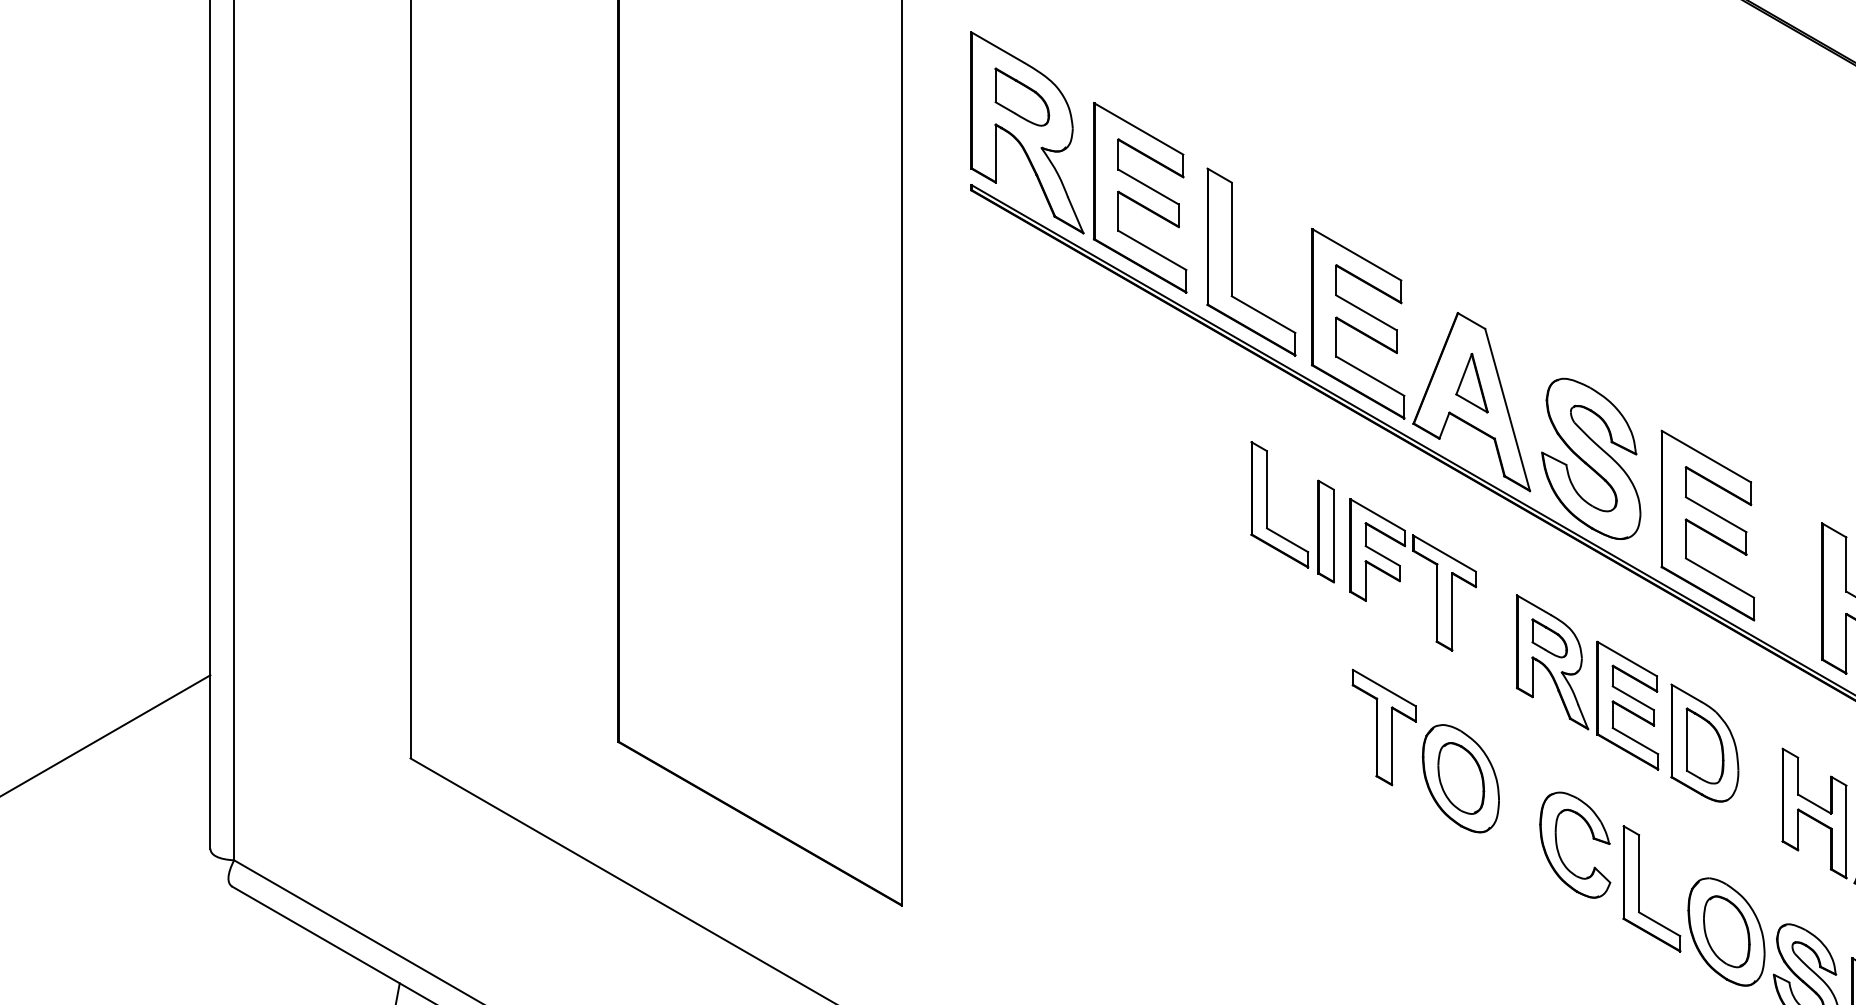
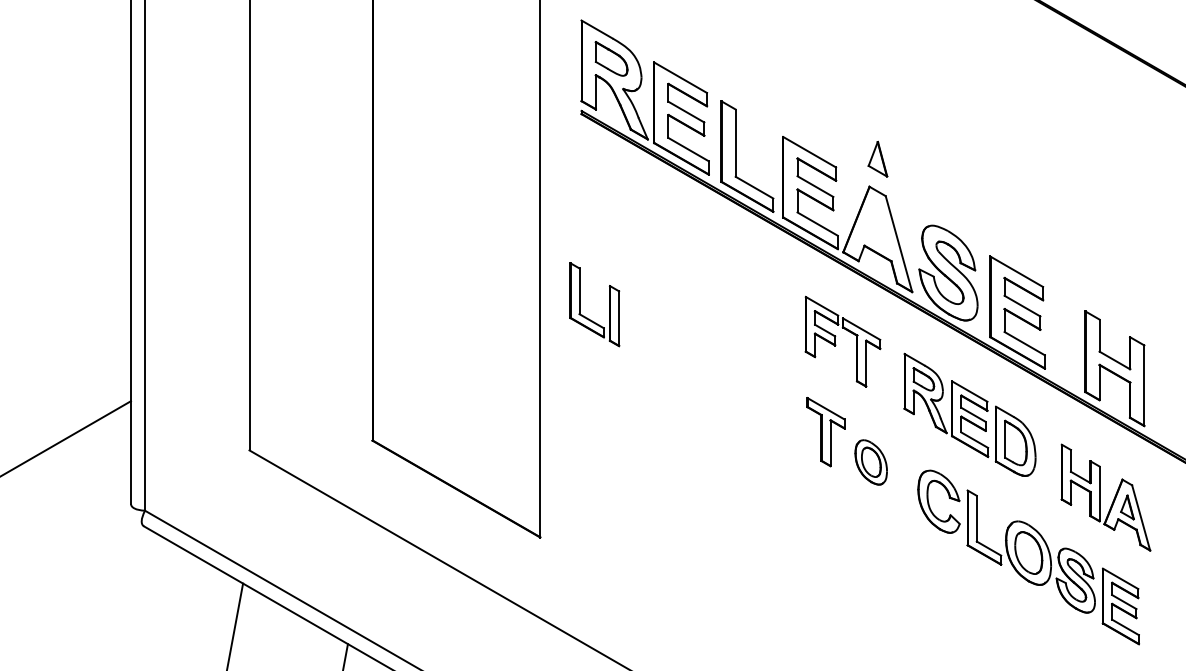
part: (1471, 381) -> (877, 158), moved
part: (1268, 511) -> (580, 304), moved
part: (1459, 778) -> (870, 462), size x0.7

